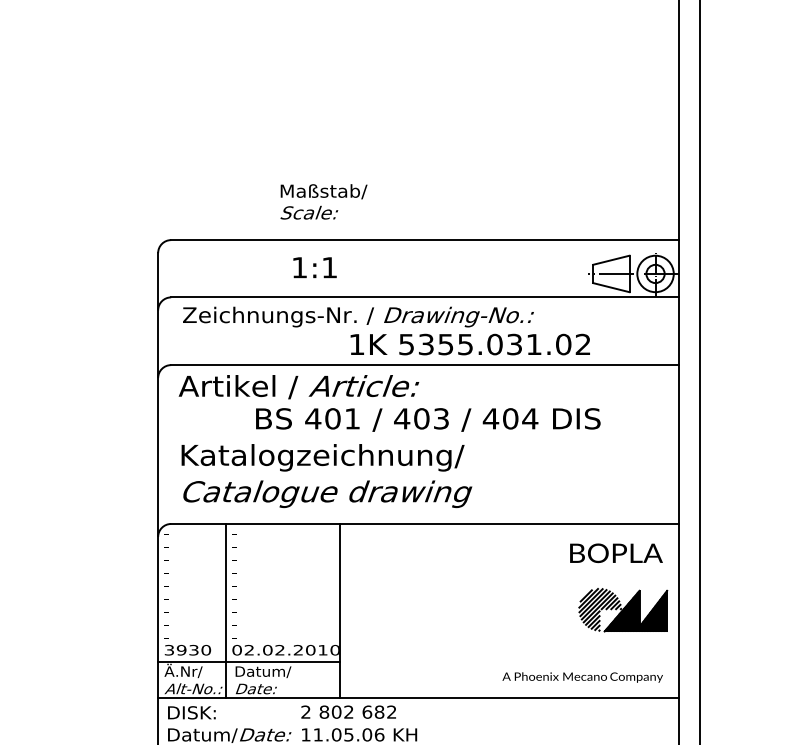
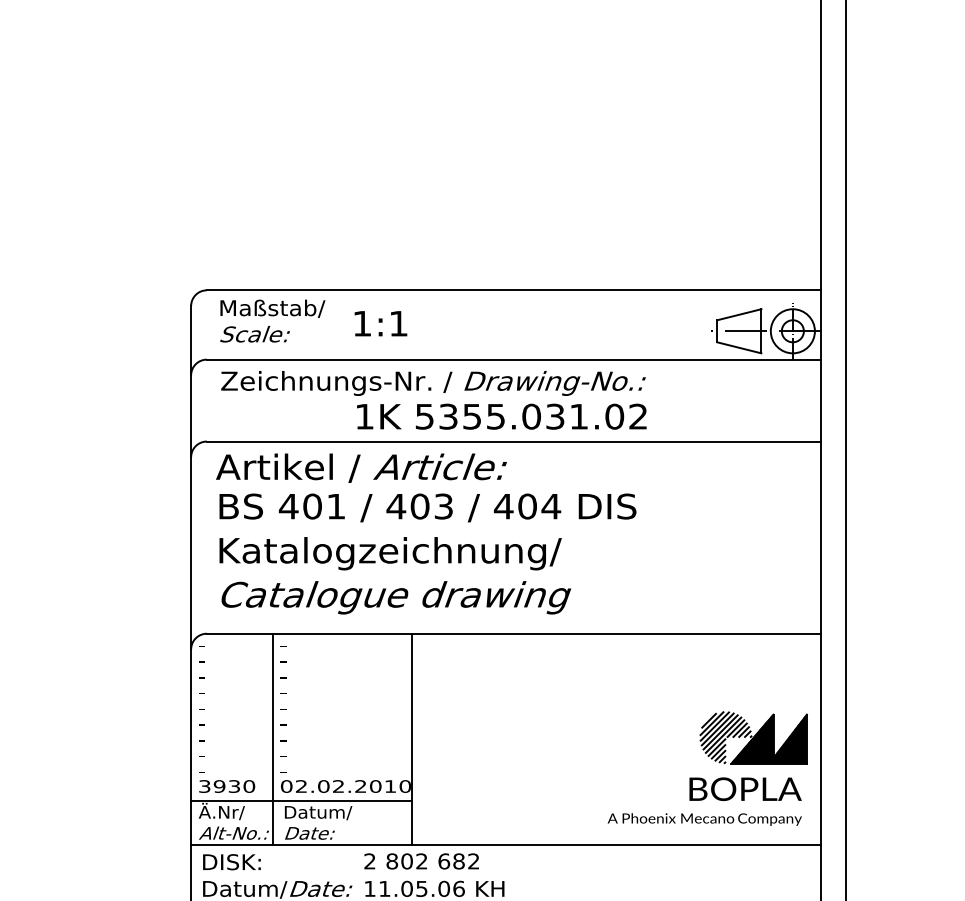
text: (323, 201) -> (272, 320), moved
text: (470, 344) -> (501, 416), moved
text: (427, 419) -> (427, 507), moved
text: (616, 553) -> (745, 789), moved

